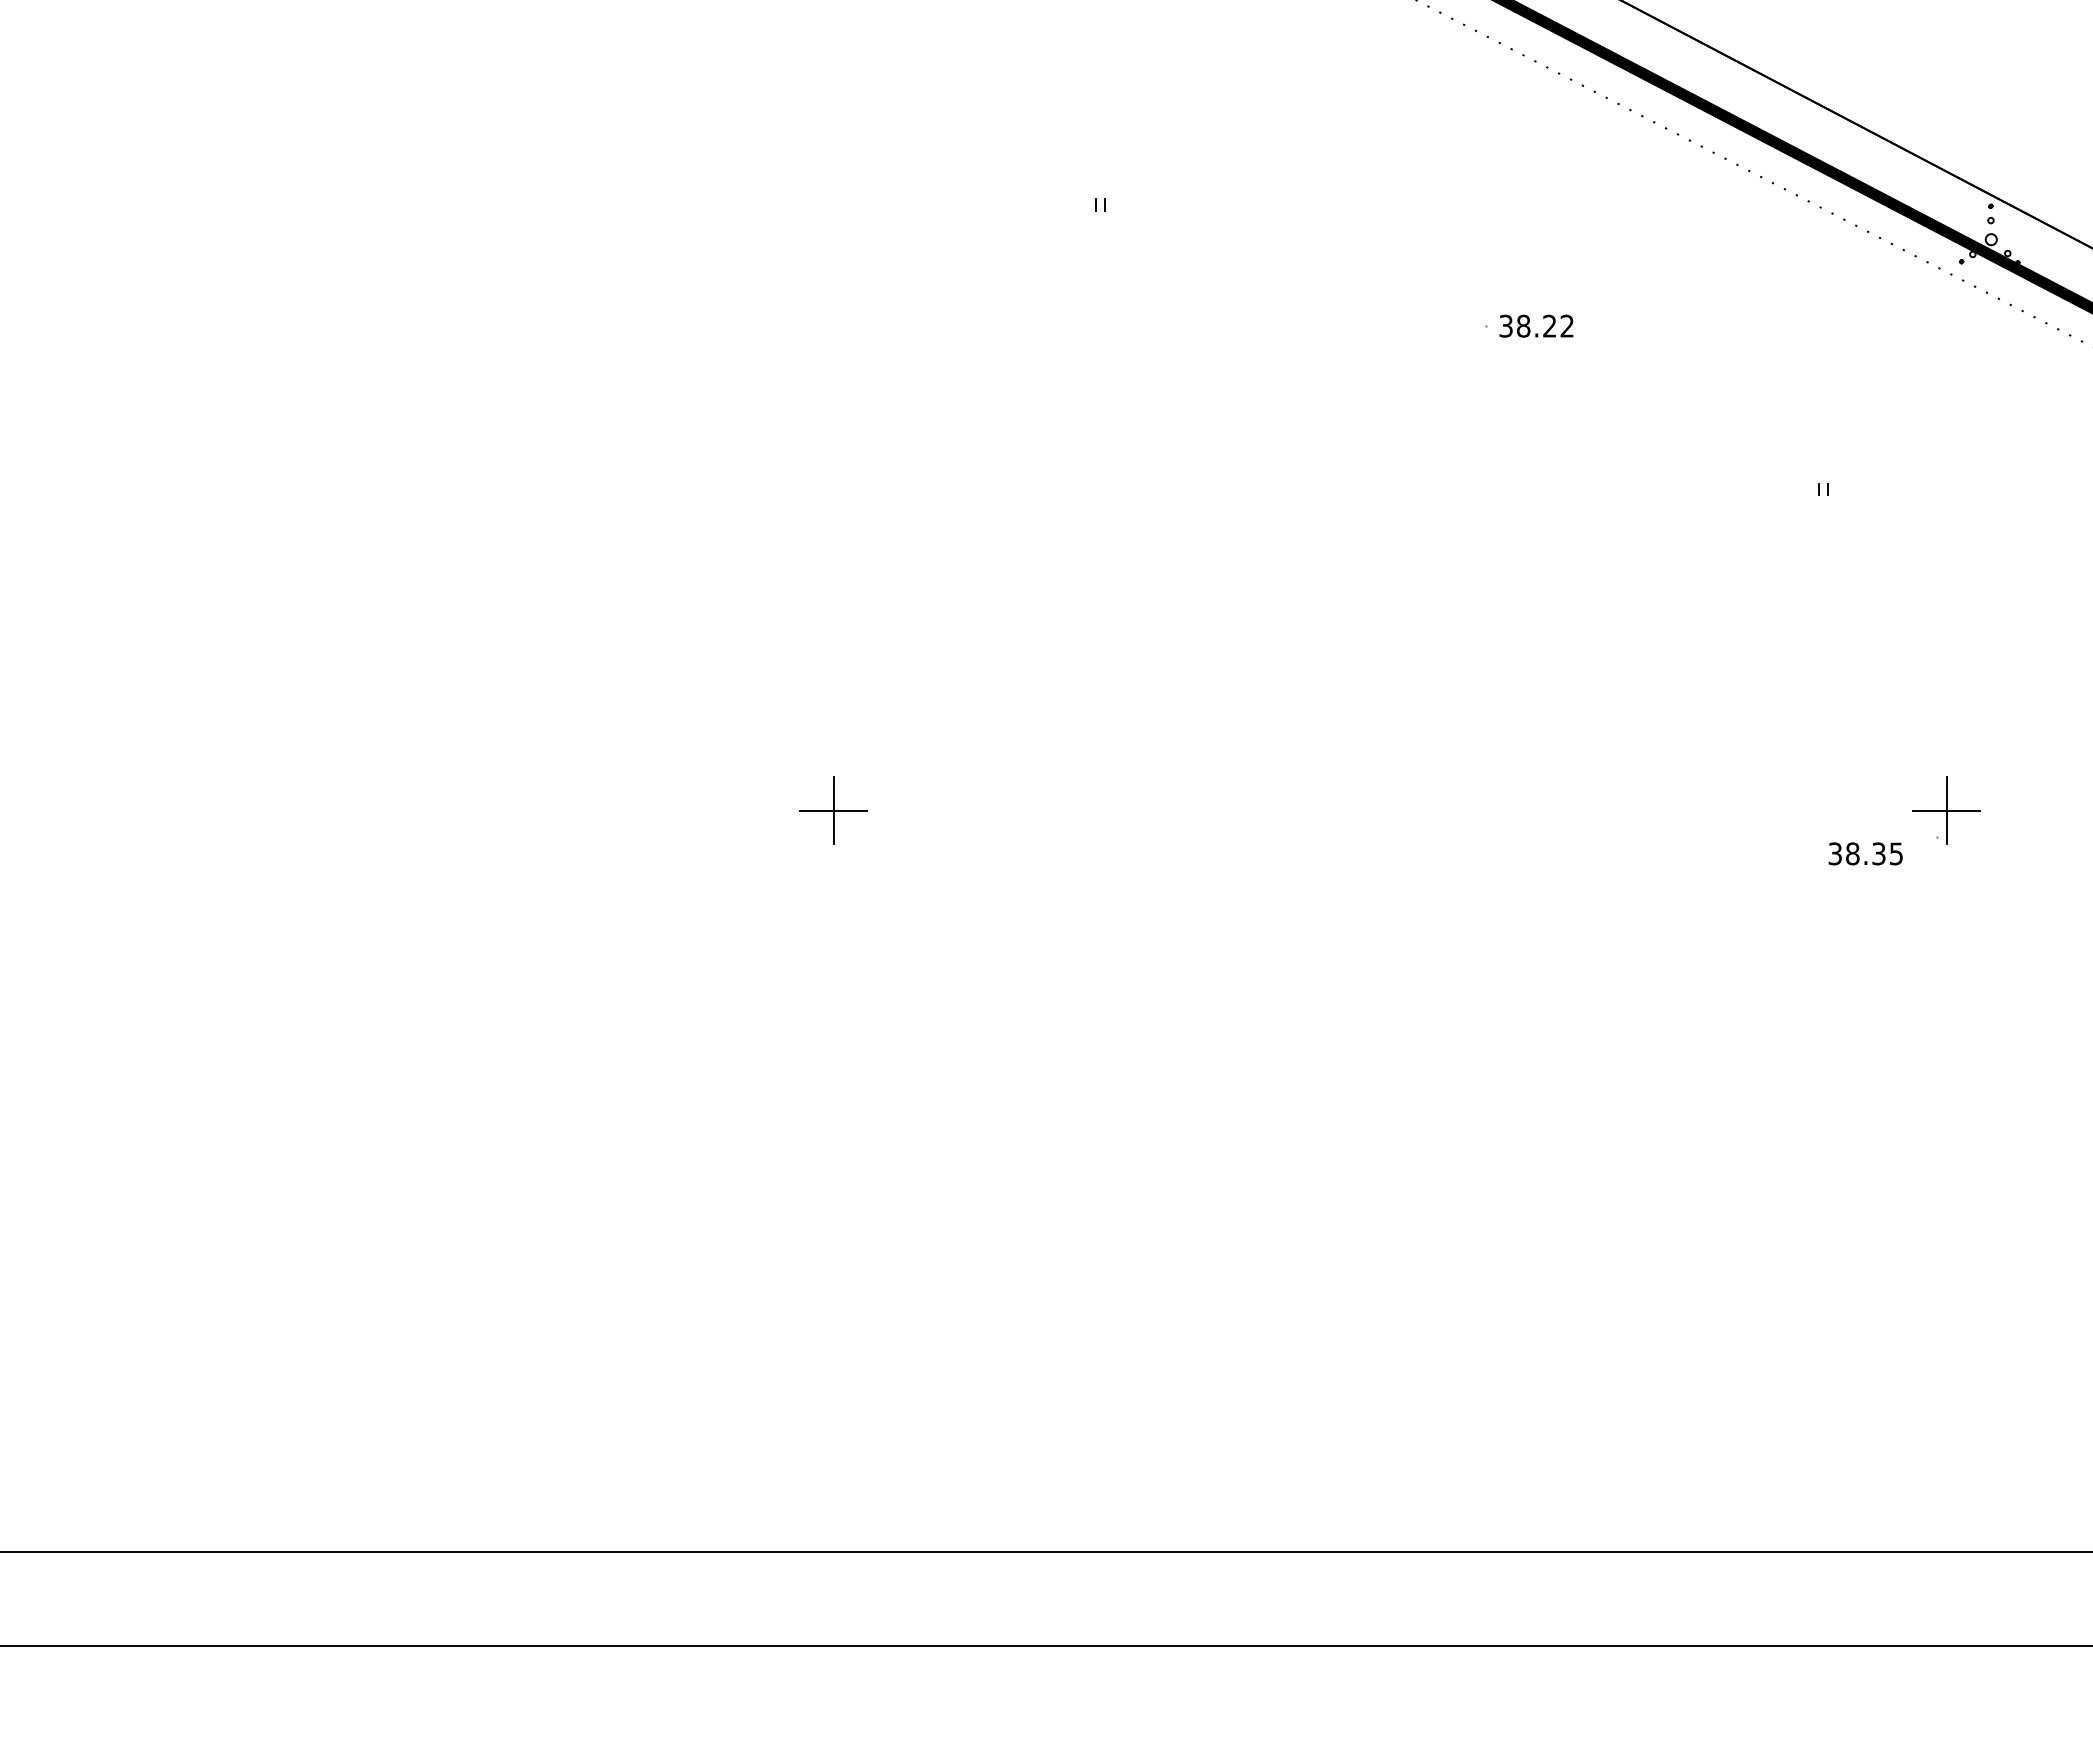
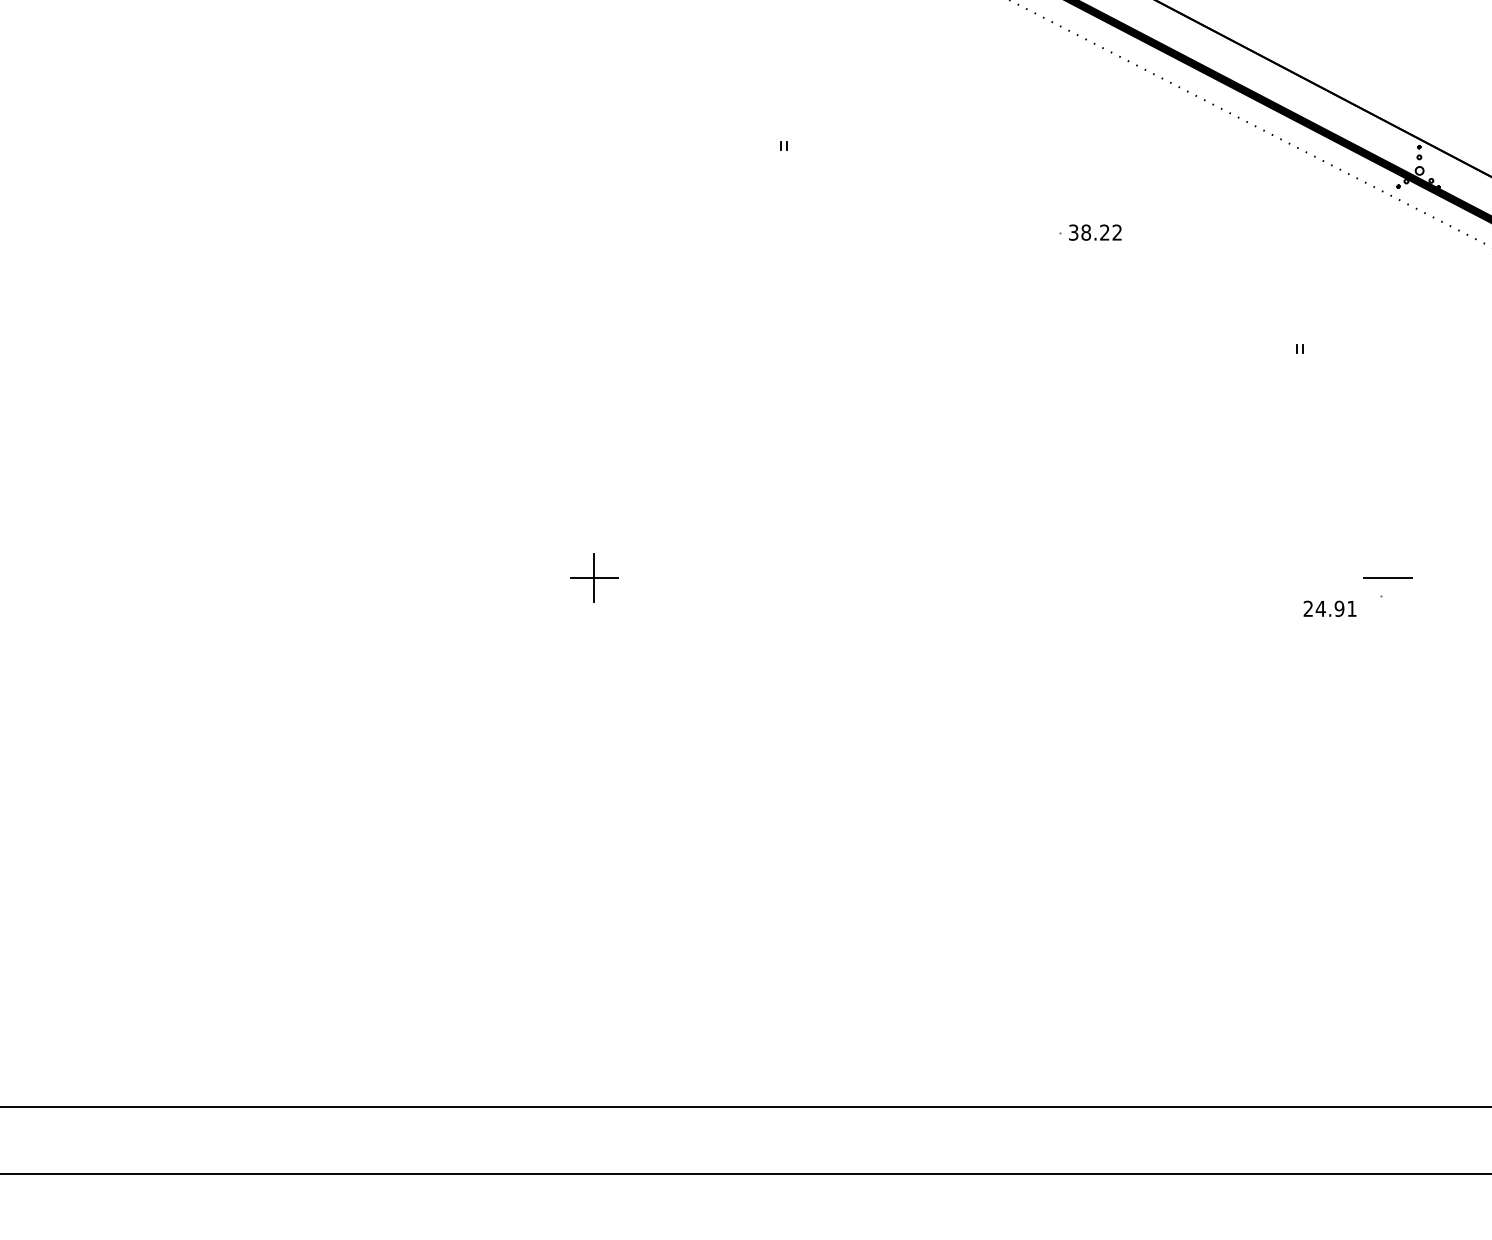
line: (1946, 810) -> (1387, 577), removed
text: (1865, 853) -> (1329, 608), 38.35 -> 24.91

